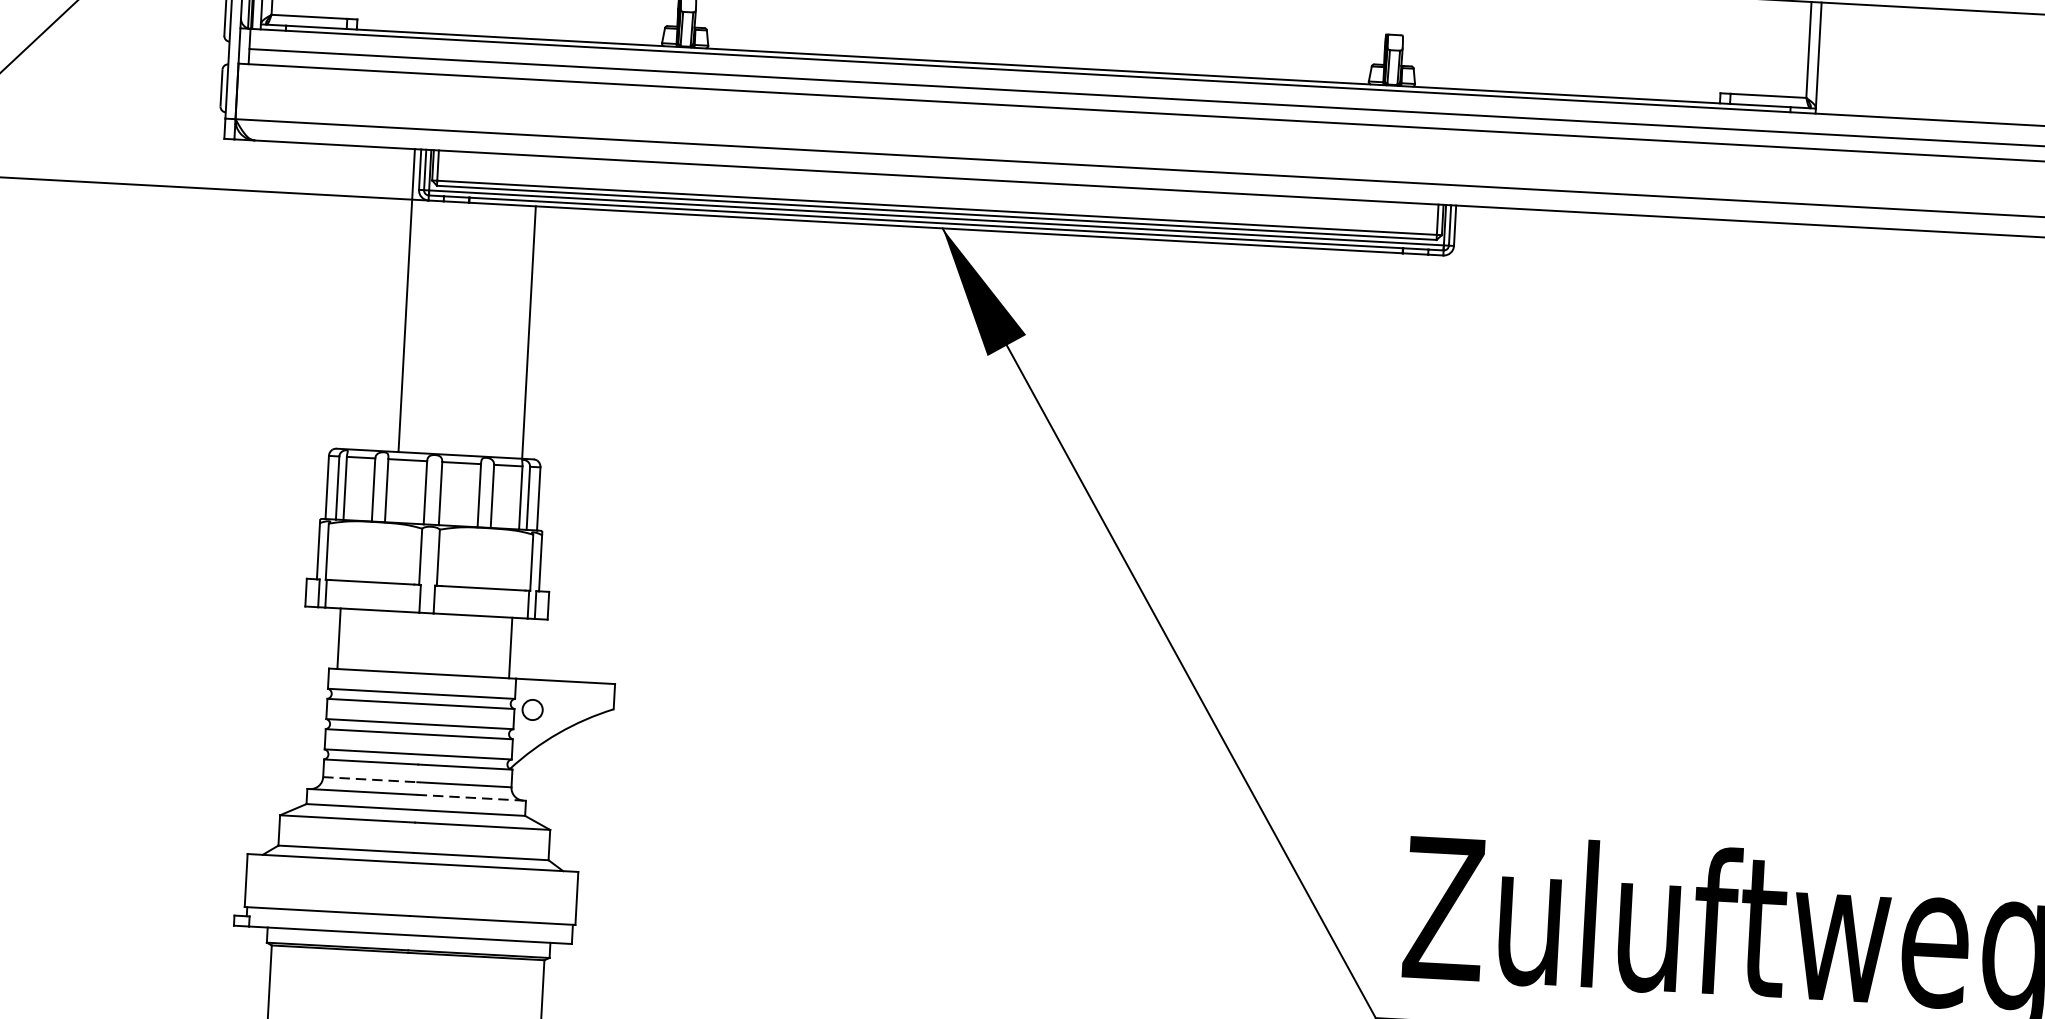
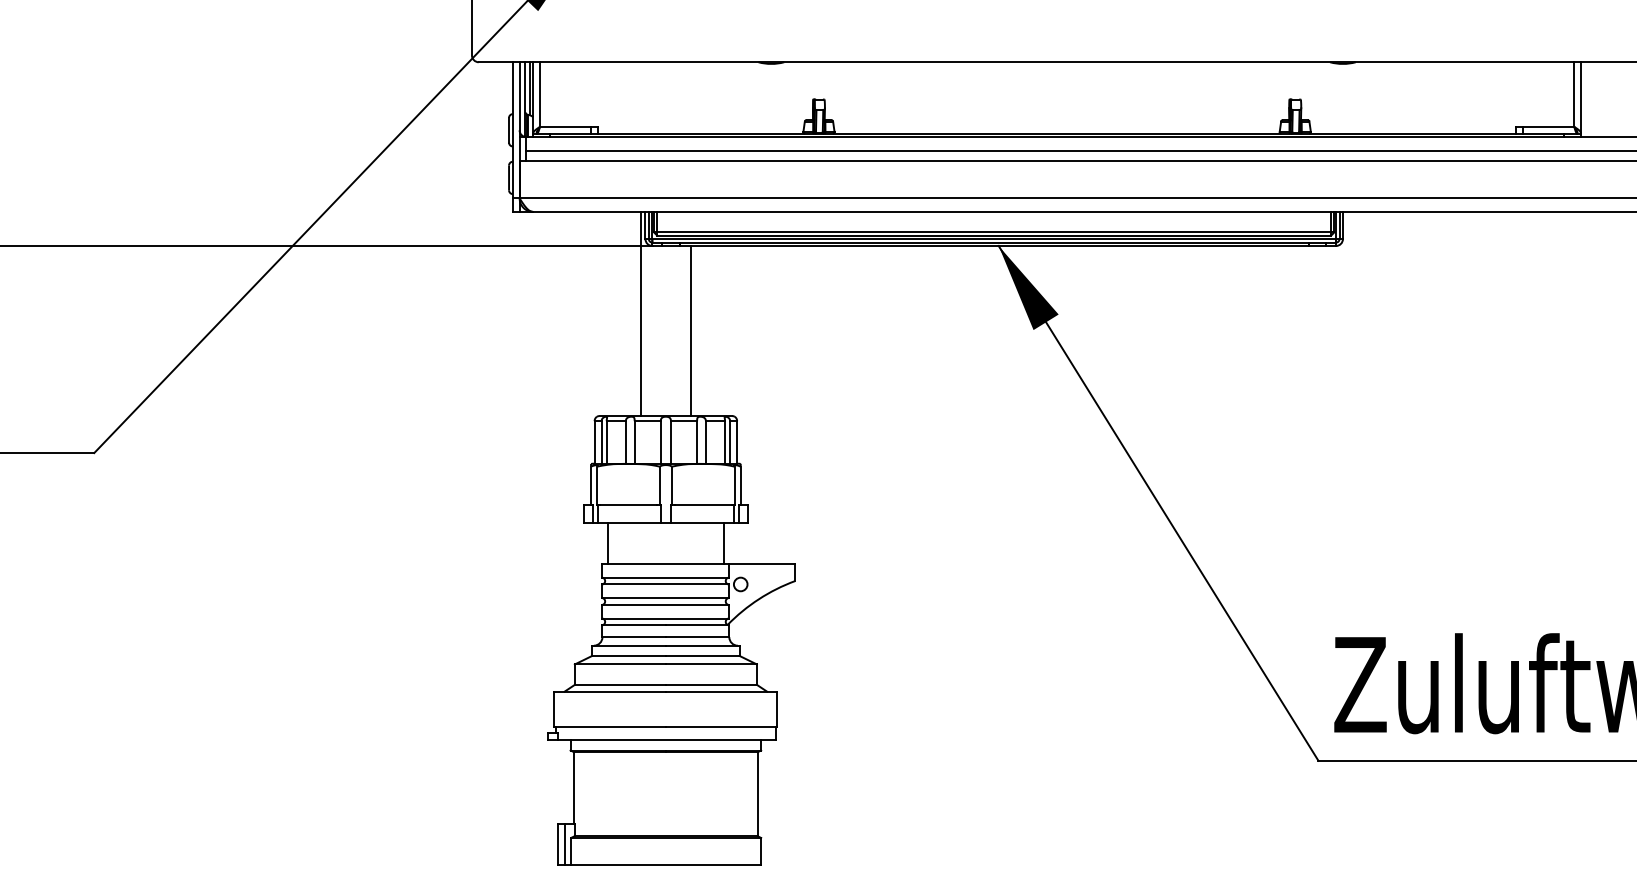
line: (528, 331) -> (690, 330), moved
line: (370, 780) -> (634, 637), dashed -> solid
line: (471, 797) -> (702, 645), dashed -> solid

